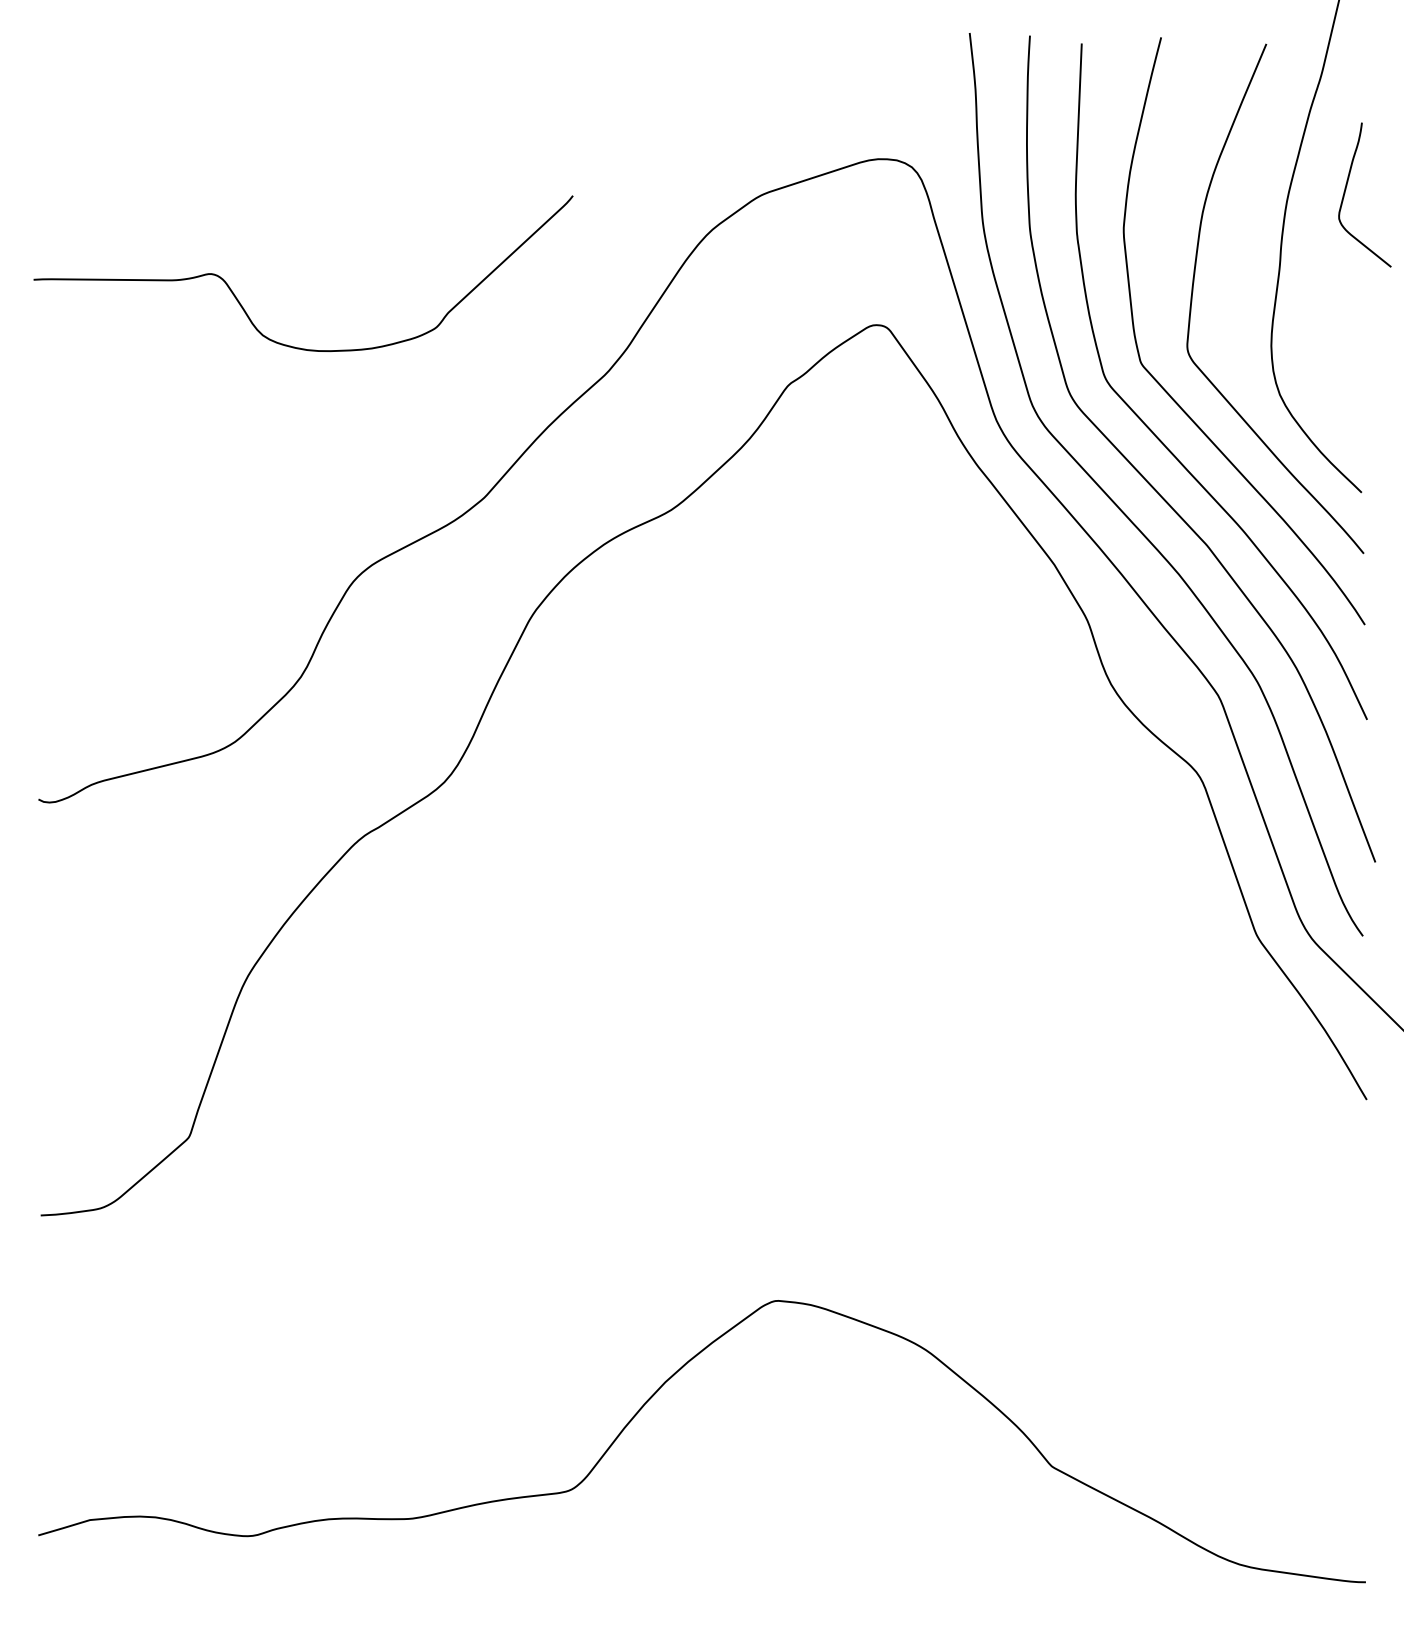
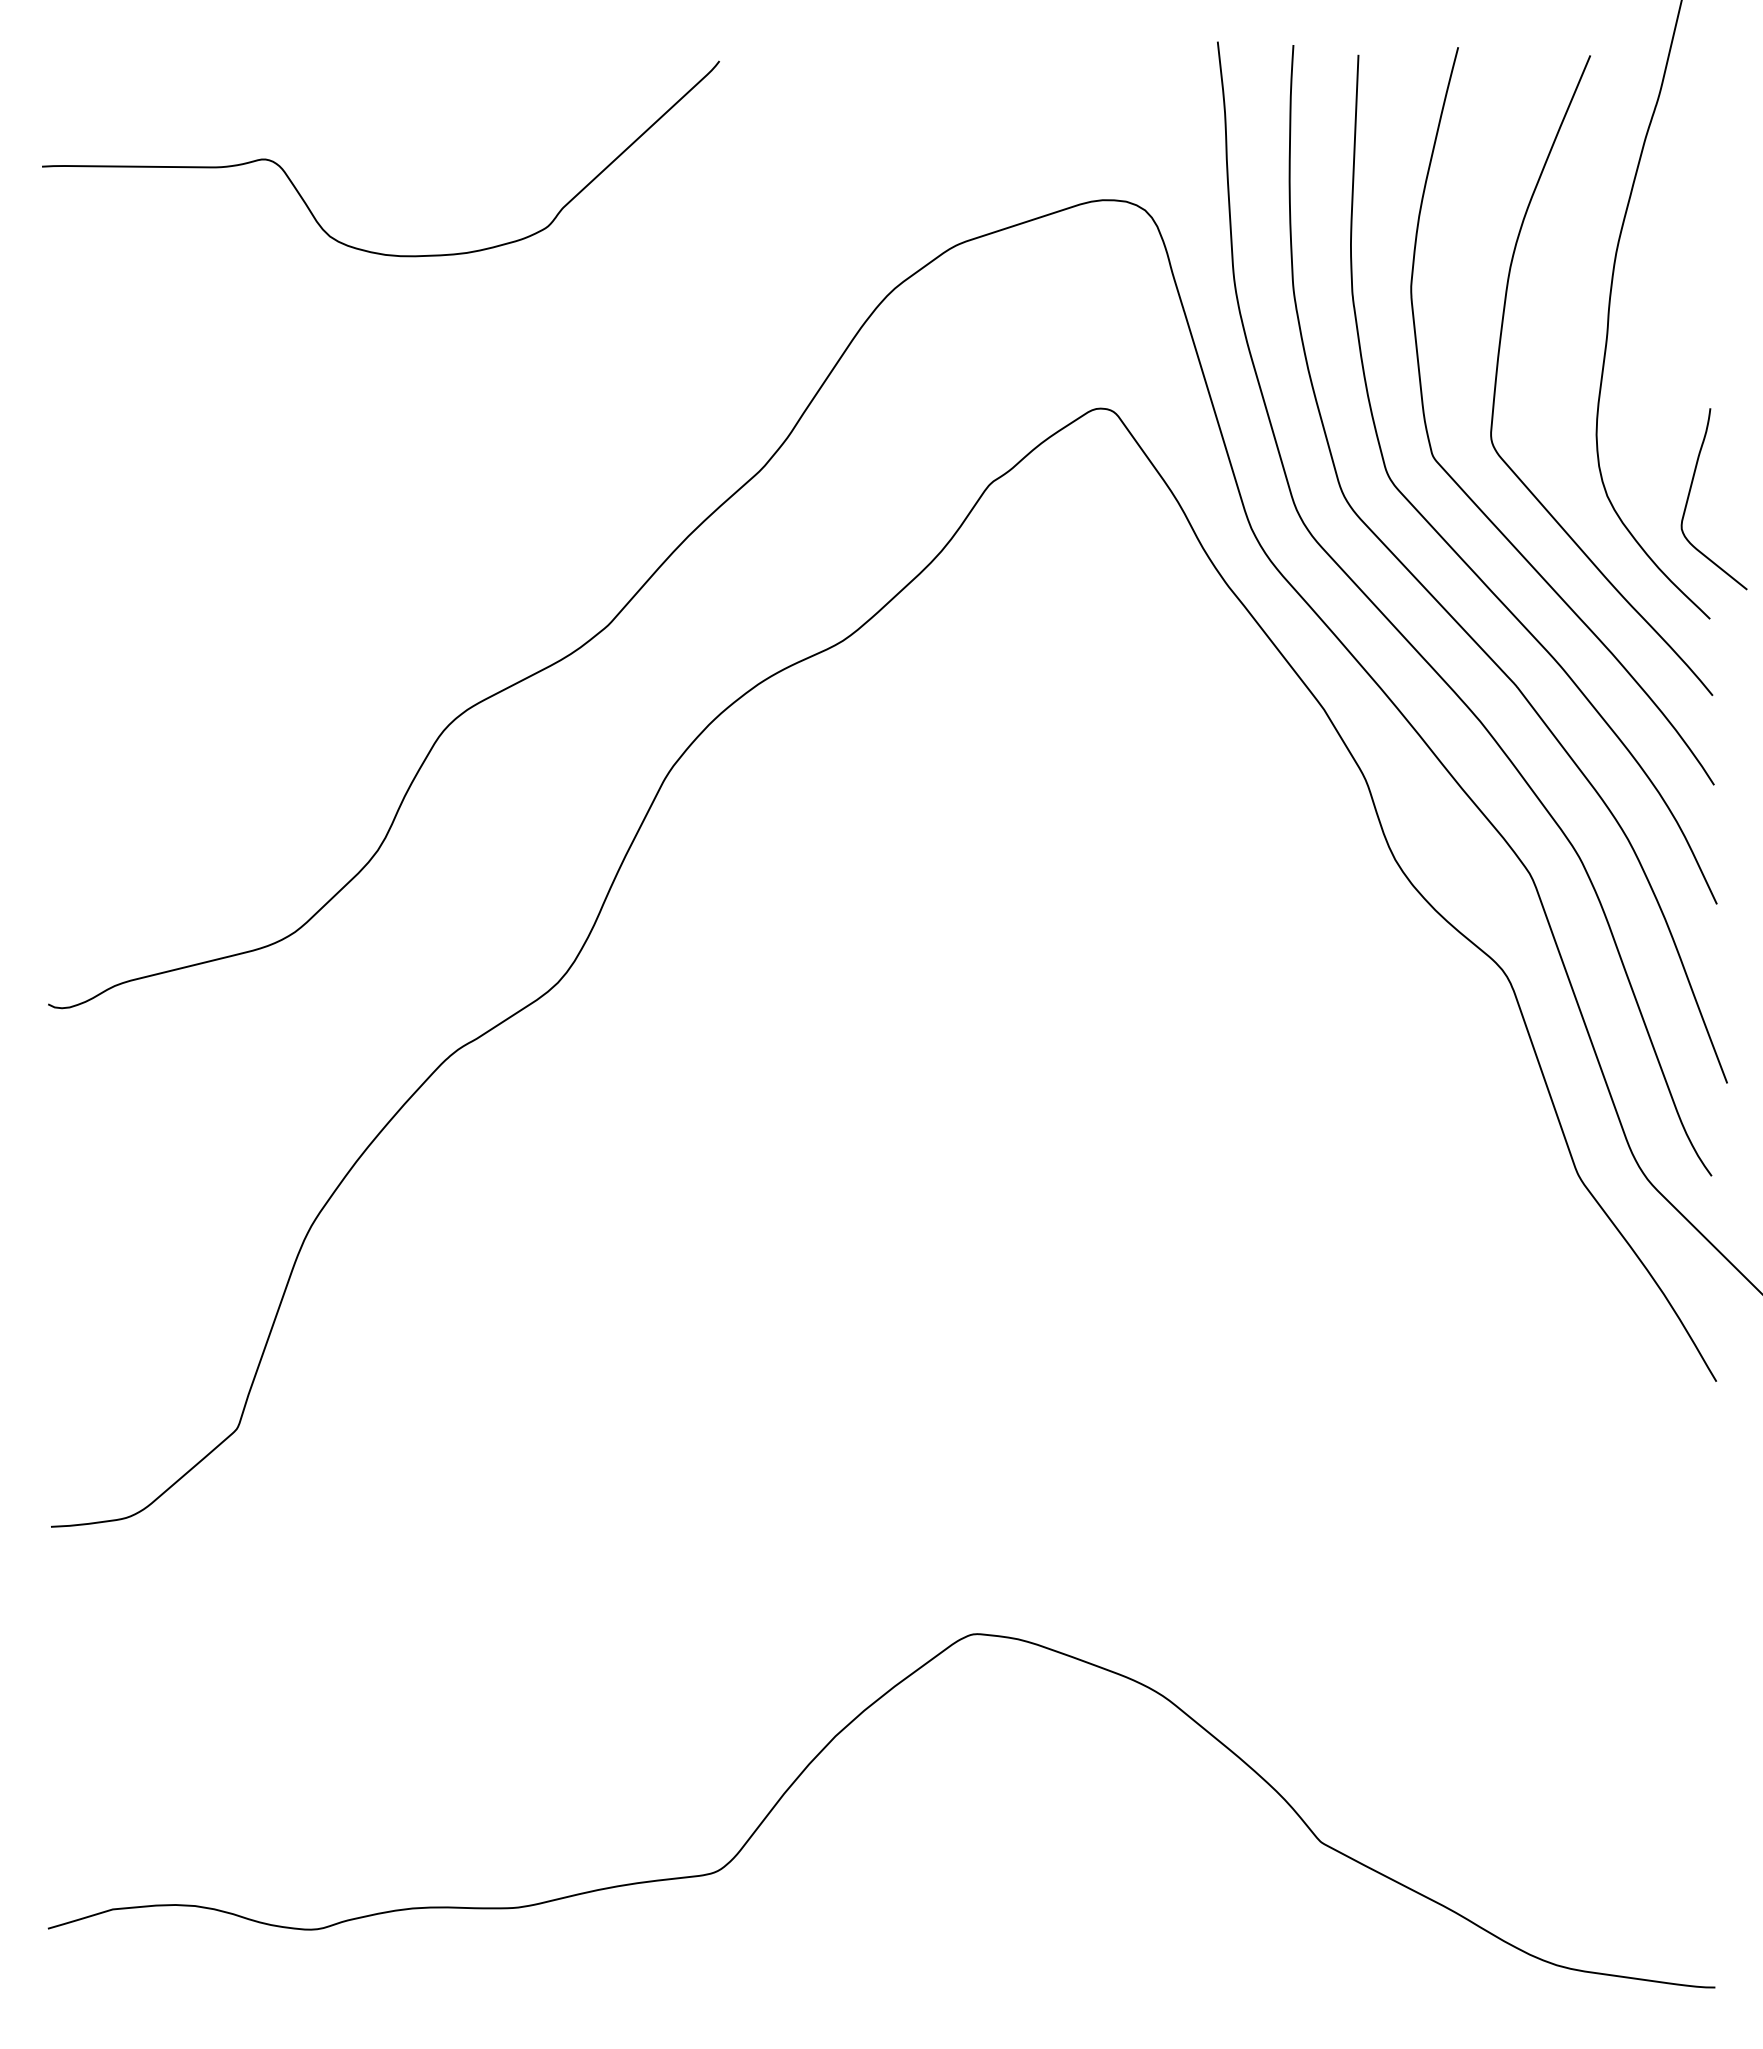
curve: (1346, 190) -> (1690, 493), moved
curve: (246, 312) -> (309, 207), moved

